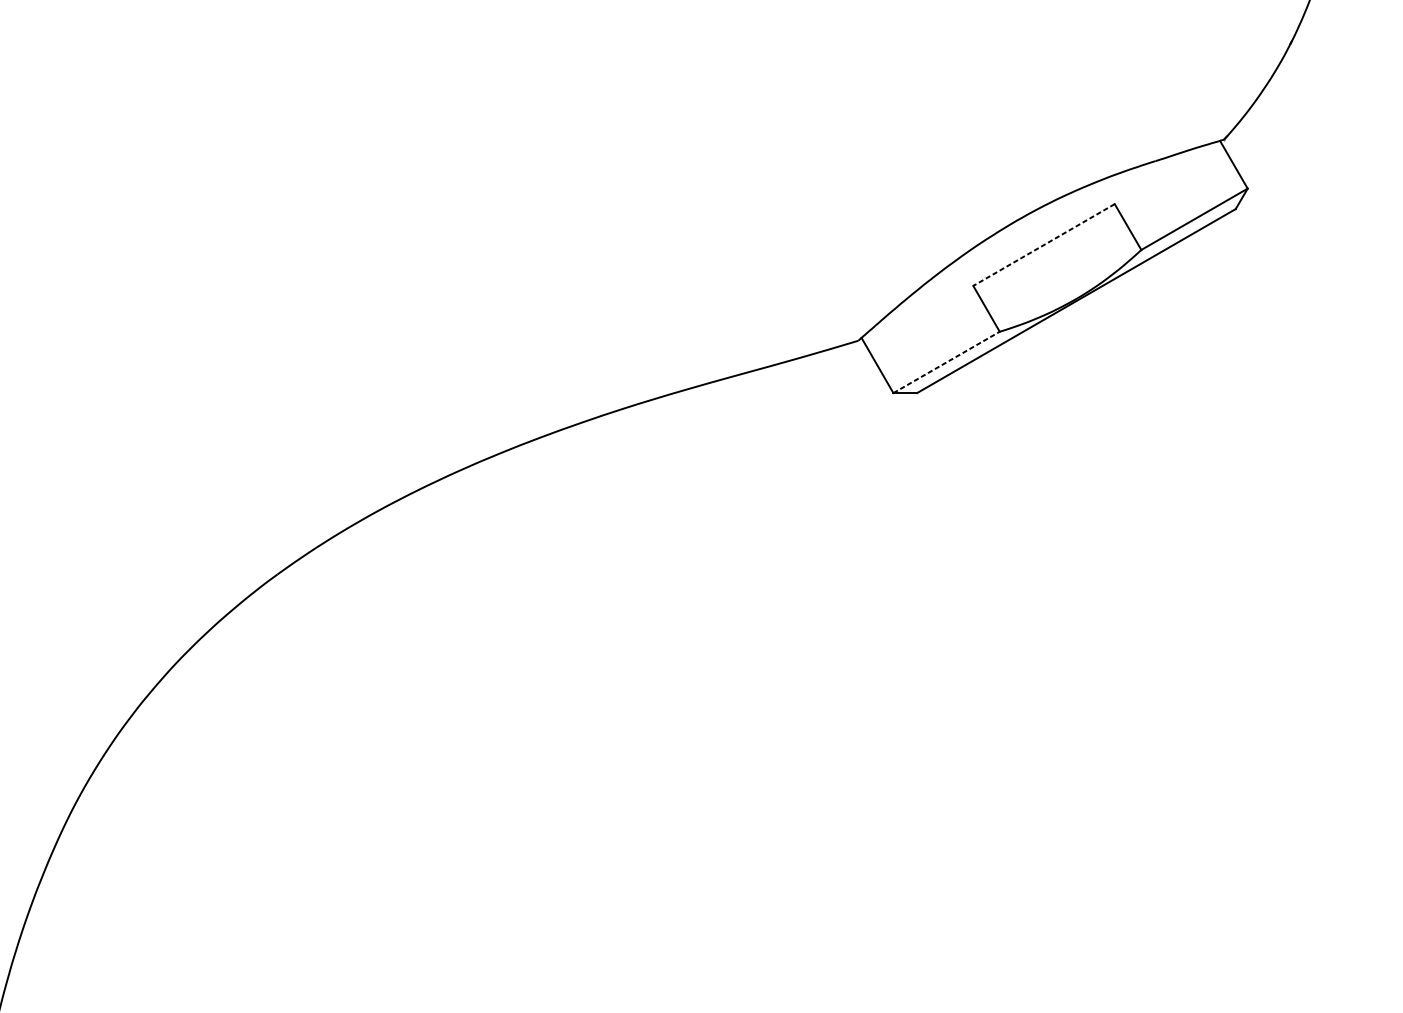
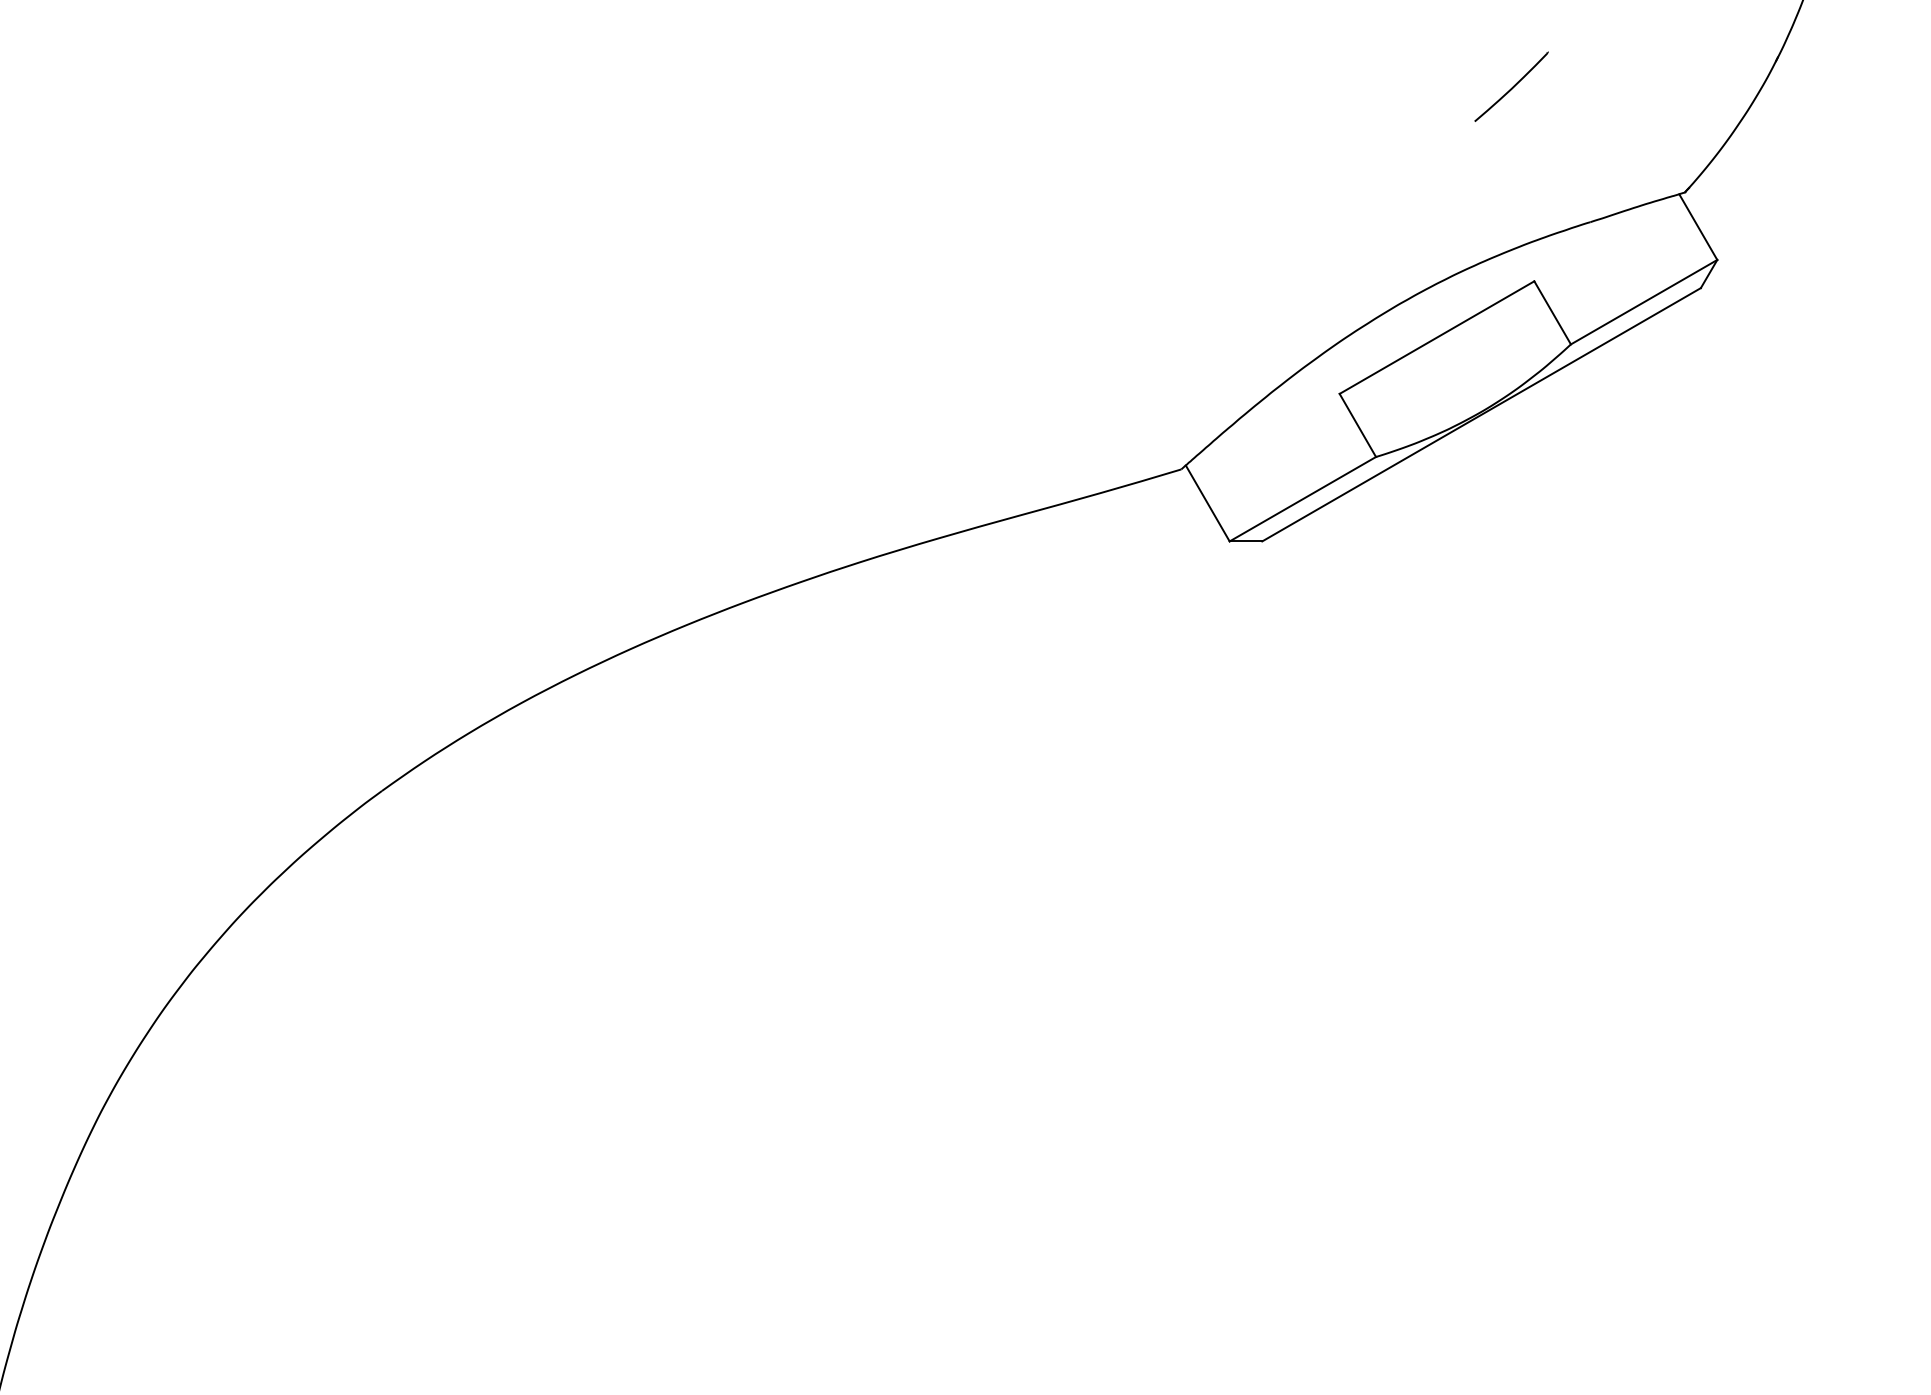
part: (1098, 62) -> (1511, 86), added
line: (1043, 244) -> (1436, 337), dashed -> solid
line: (947, 361) -> (1303, 498), dashed -> solid

